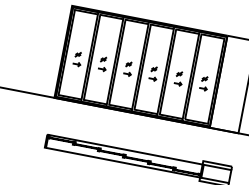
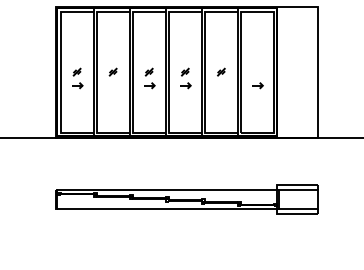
part: (101, 68) -> (113, 85), removed
part: (204, 78) -> (257, 71), removed
part: (177, 83) -> (221, 85), removed

